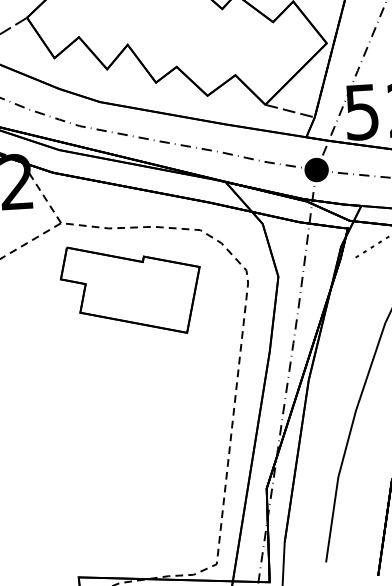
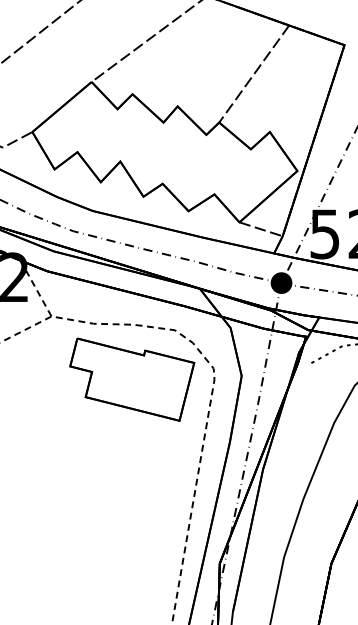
part: (131, 289) -> (132, 379), moved

